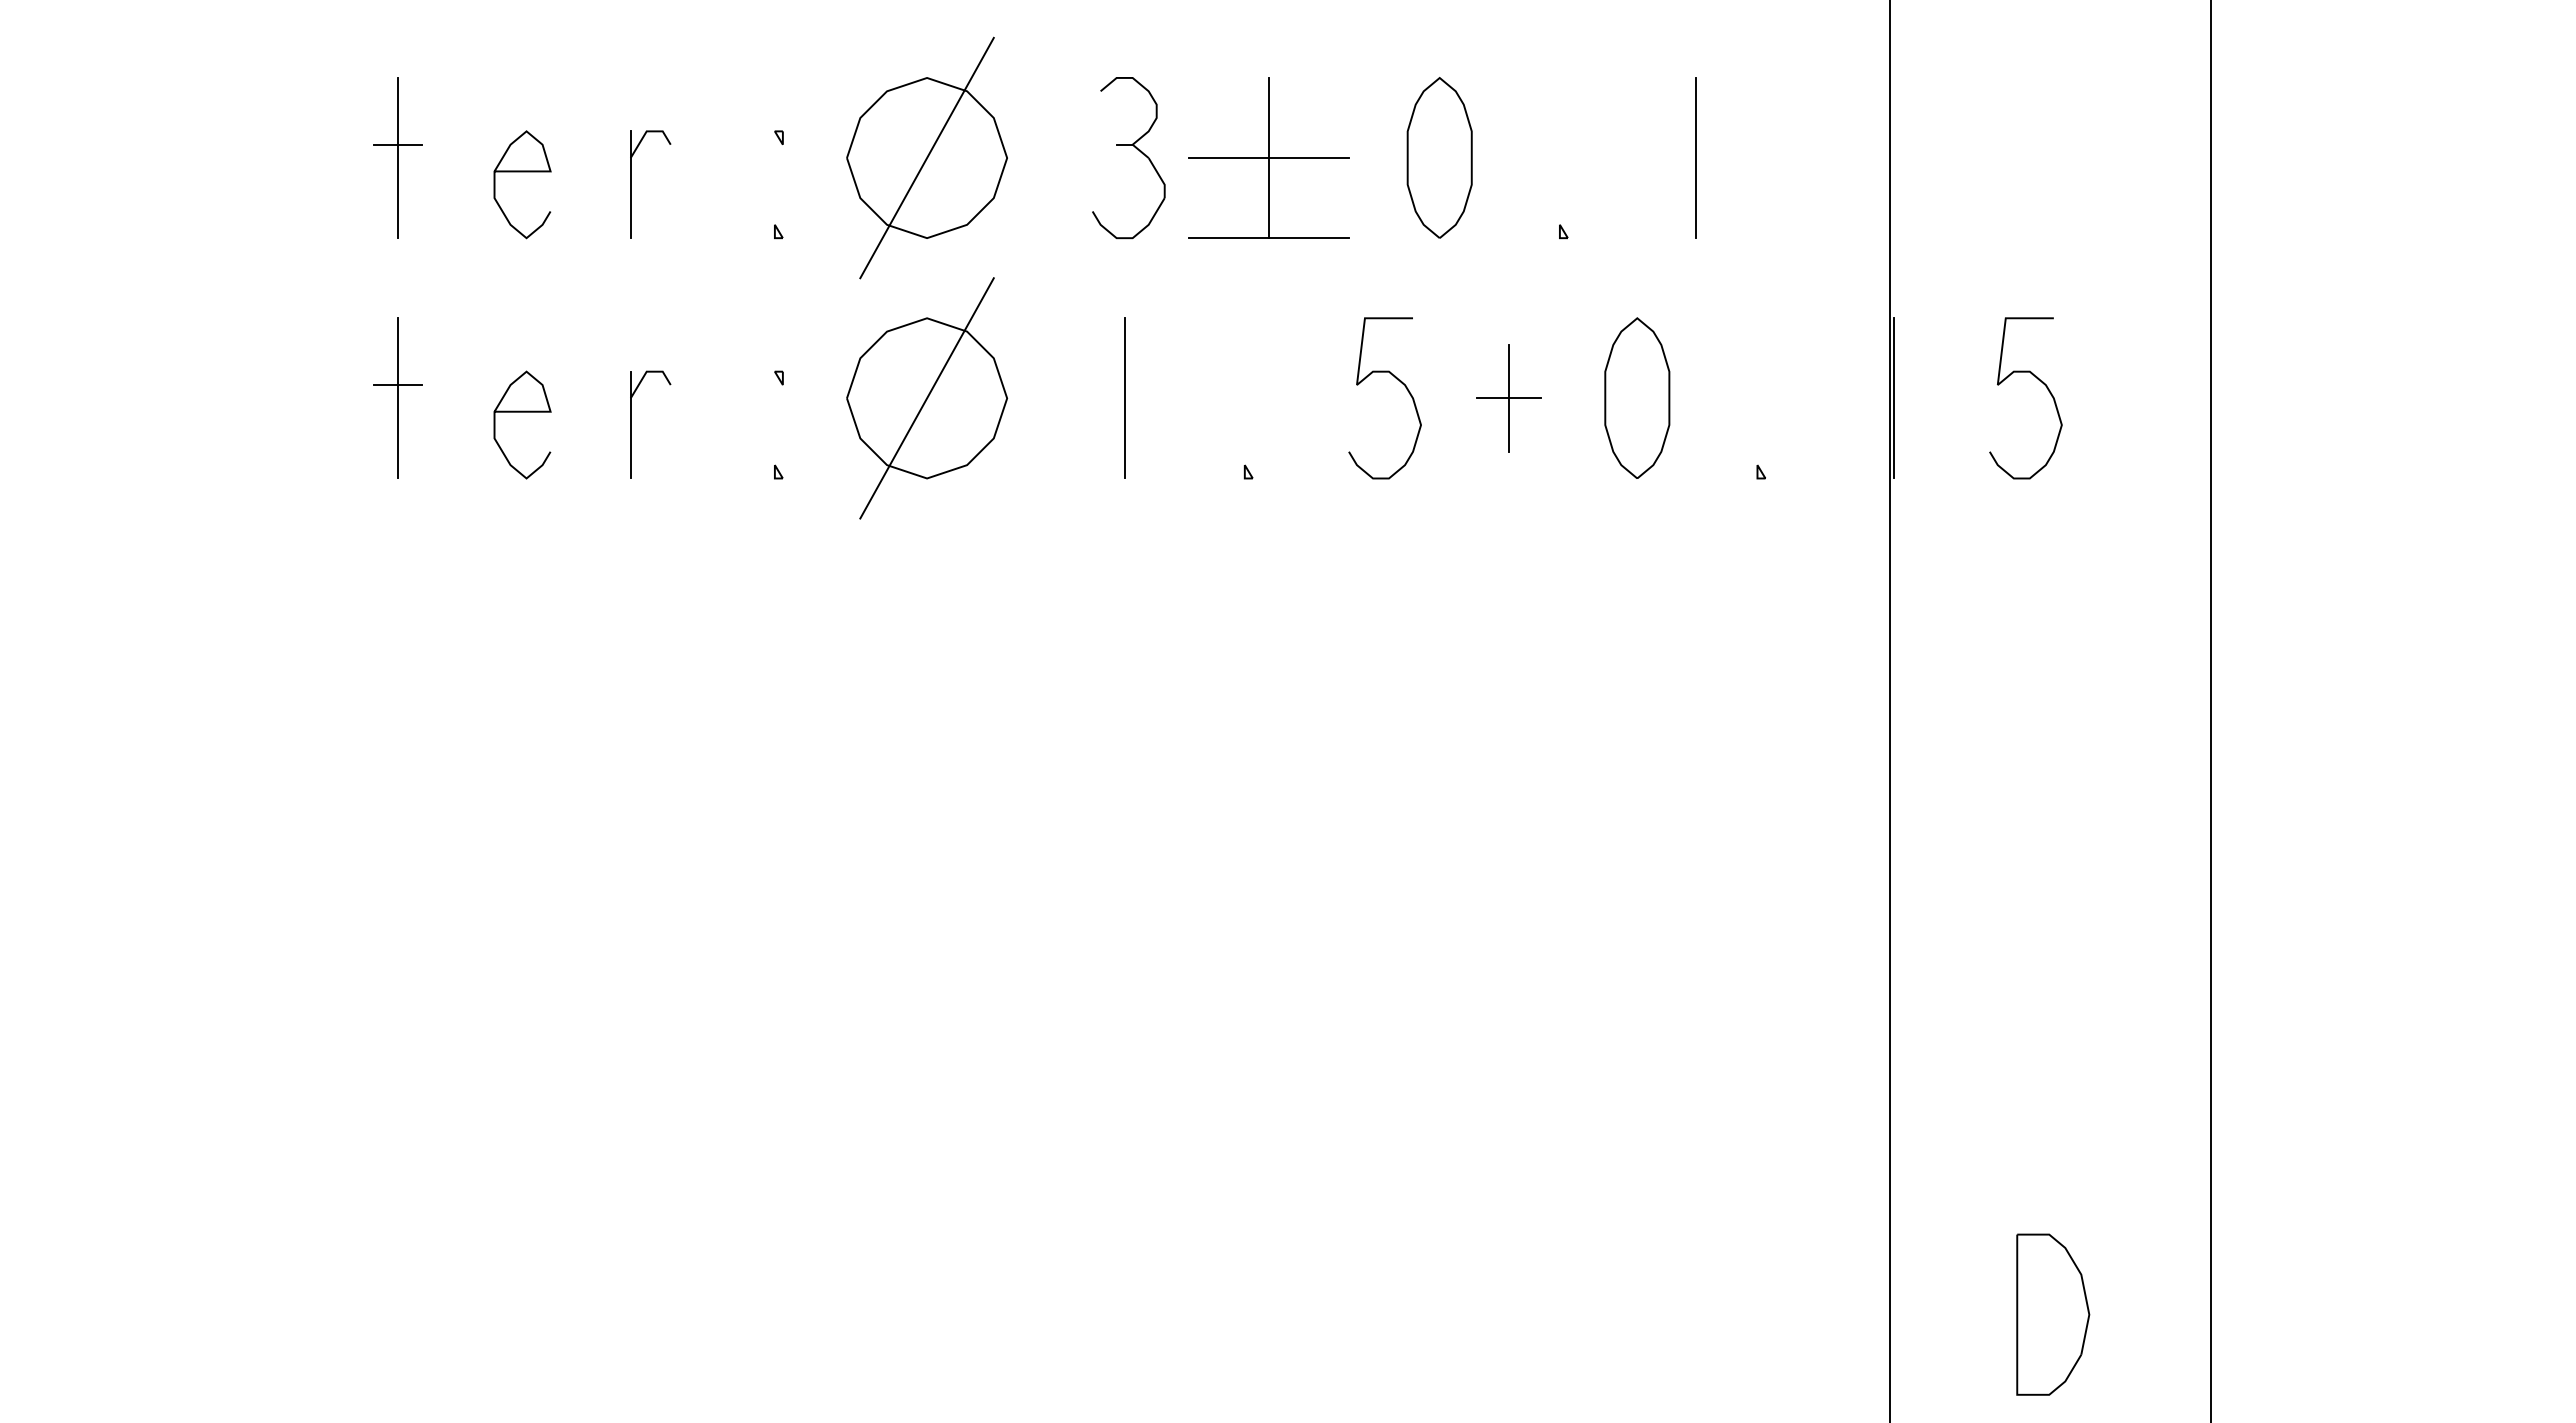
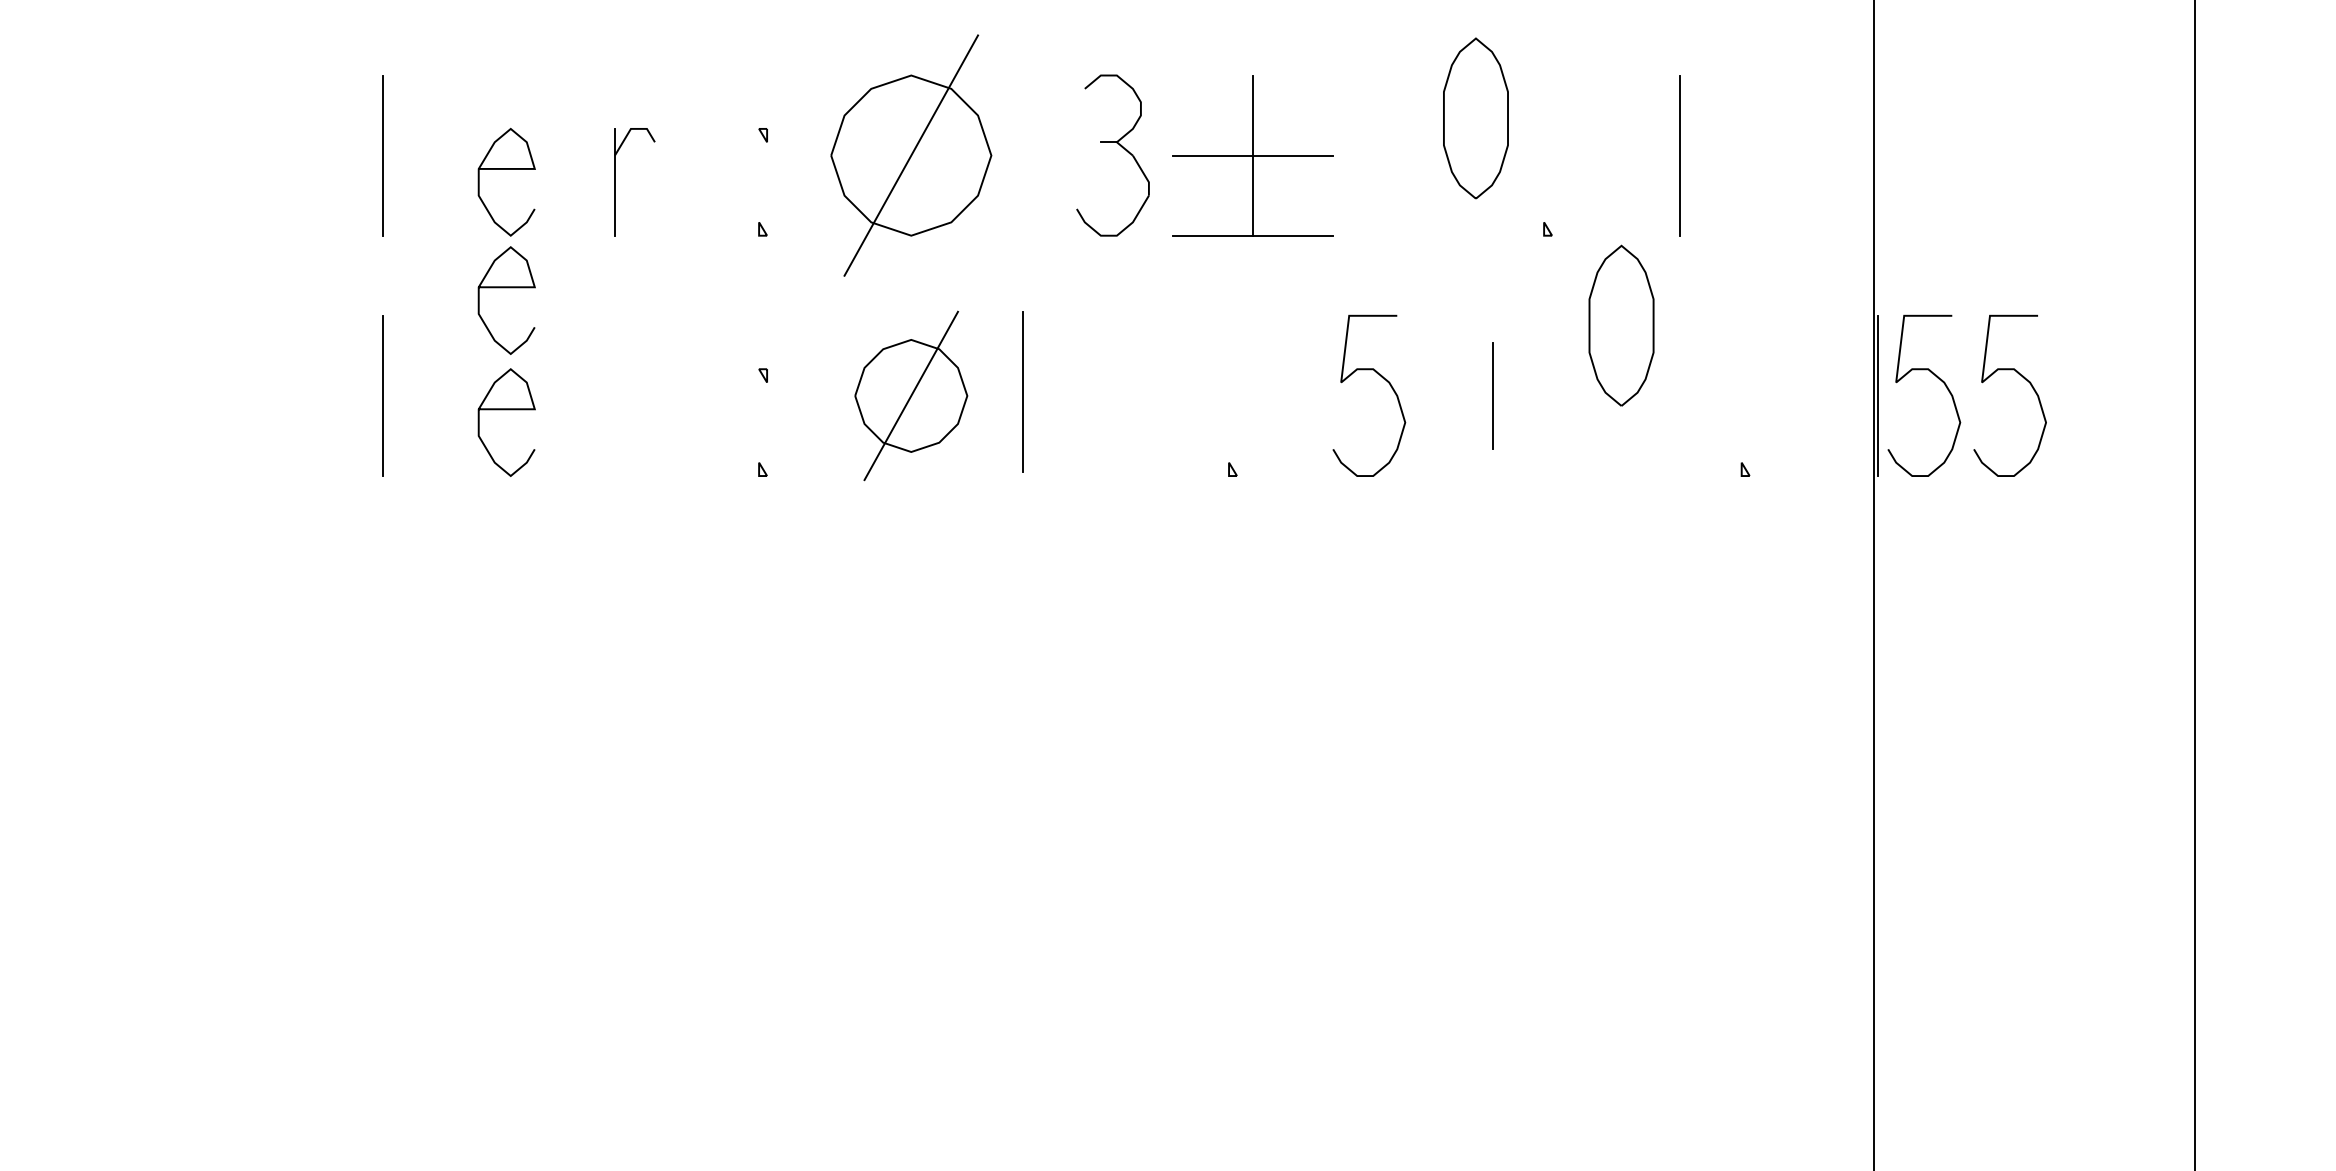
line: (398, 144) -> (382, 142), removed
part: (1439, 157) -> (1475, 118), moved
curve: (522, 290) -> (506, 288), added
curve: (1951, 379) -> (1935, 377), added
line: (398, 385) -> (382, 383), removed
line: (1124, 397) -> (1022, 391), moved
part: (1637, 397) -> (1621, 325), moved
part: (926, 398) -> (910, 396), size x0.7
line: (1509, 398) -> (1493, 396), removed
part: (631, 424) -> (615, 422), removed

